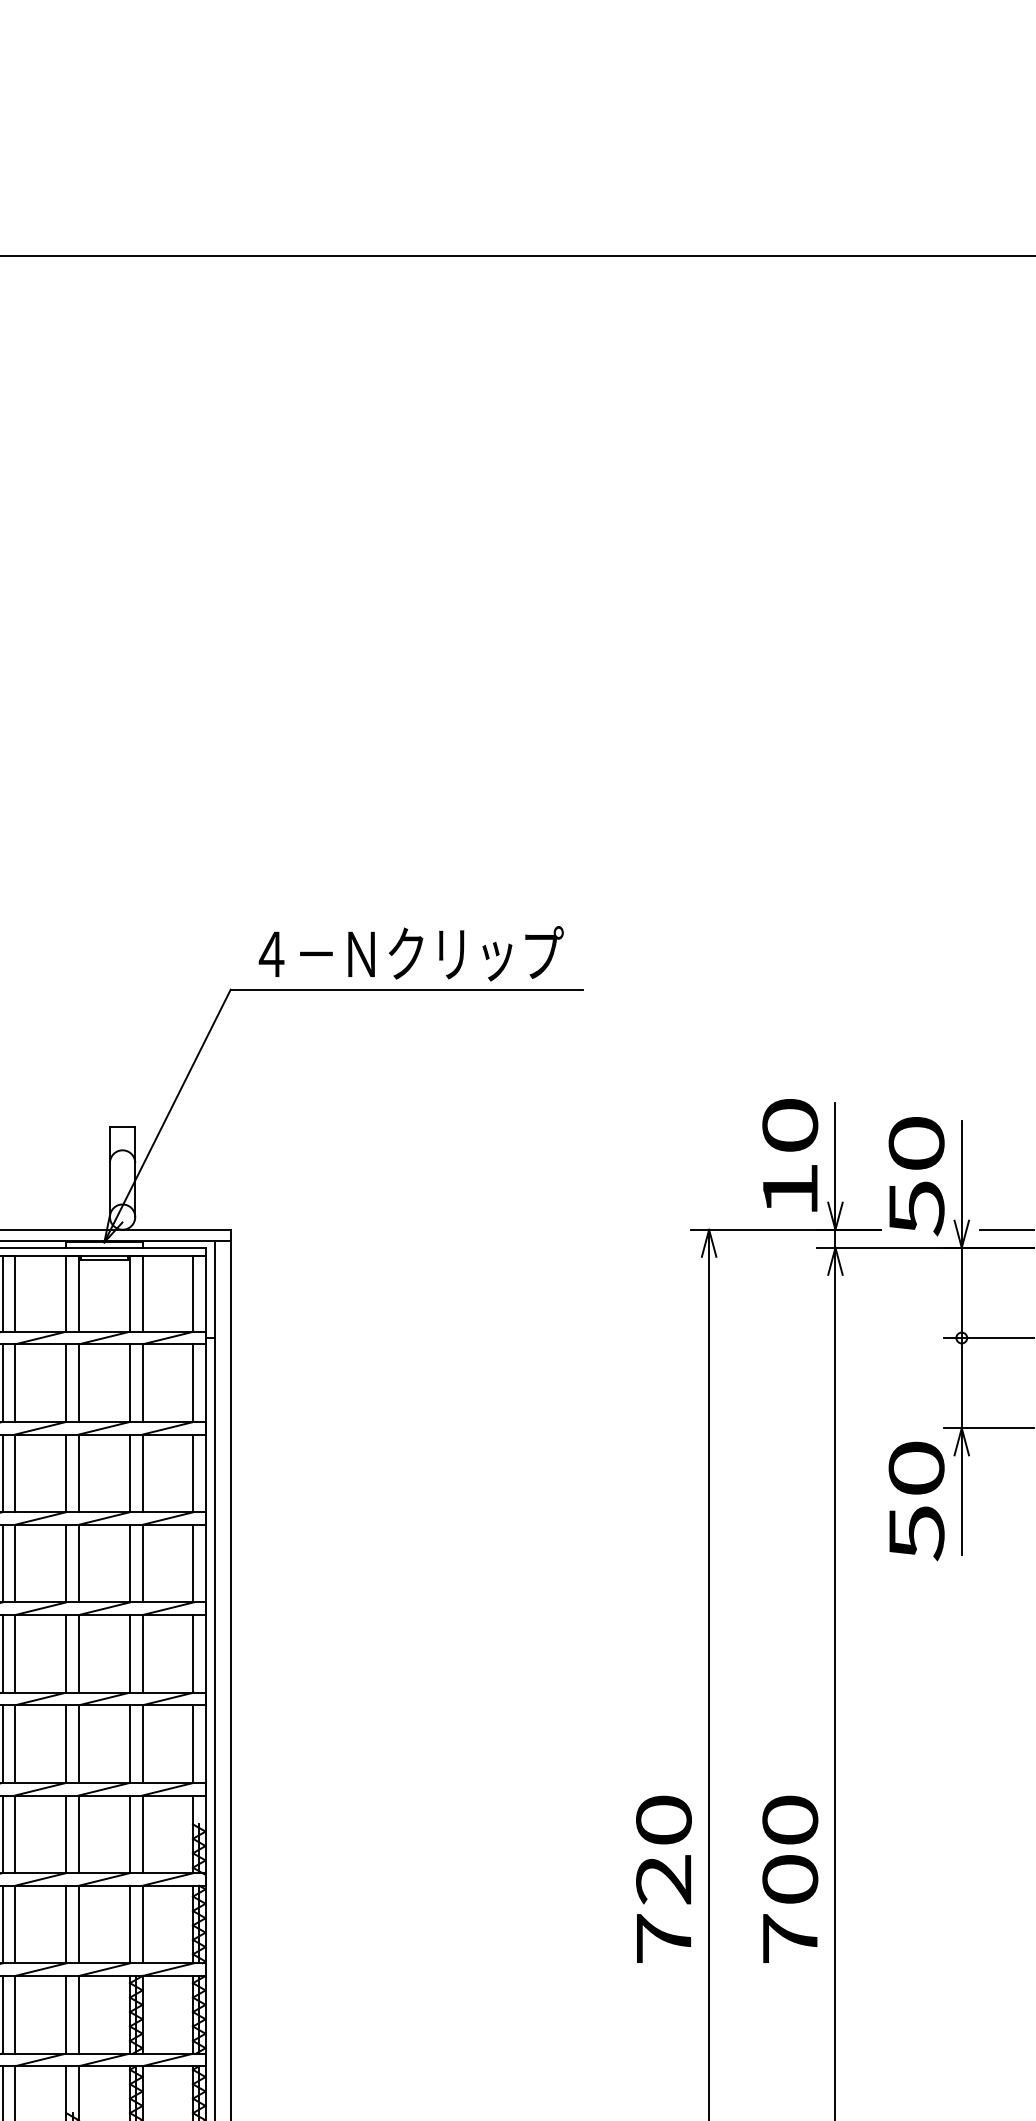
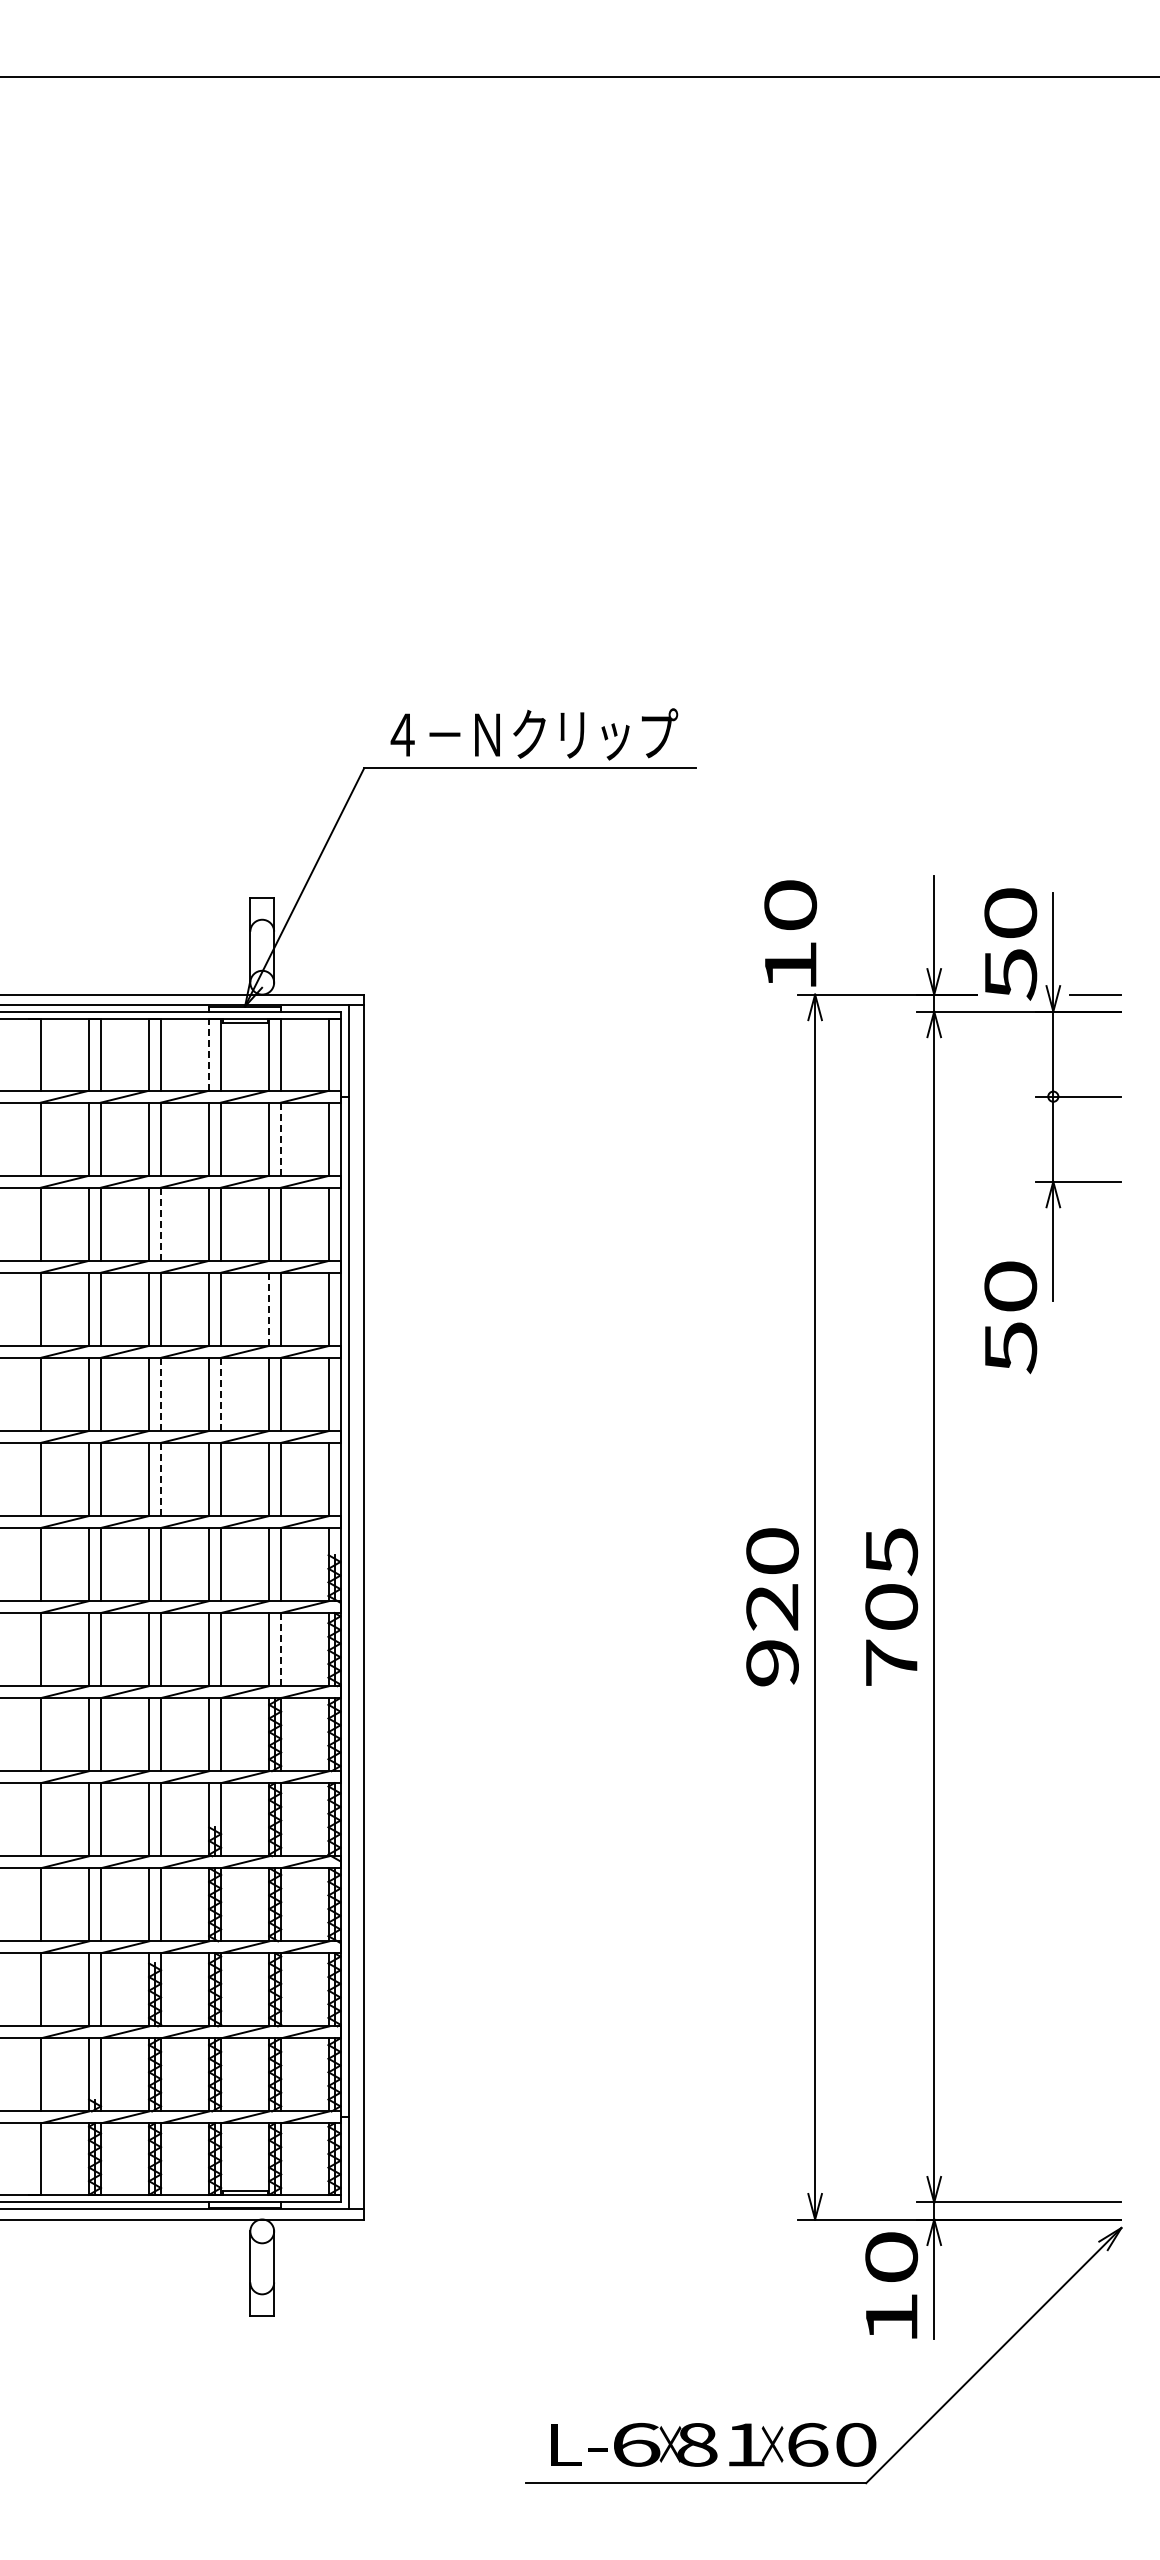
text: (790, 1155) -> (790, 933), moved
line: (66, 1294) -> (209, 1055), solid -> dashed
line: (143, 1383) -> (281, 1139), solid -> dashed
line: (15, 1473) -> (161, 1224), solid -> dashed
text: (916, 1501) -> (1010, 1317), moved
line: (130, 1563) -> (269, 1309), solid -> dashed
line: (15, 1653) -> (161, 1394), solid -> dashed
line: (79, 1653) -> (221, 1394), solid -> dashed
line: (15, 1744) -> (161, 1479), solid -> dashed
text: (790, 1821) -> (891, 1552), 700 -> 705
line: (143, 1924) -> (281, 1649), solid -> dashed
text: (663, 1938) -> (772, 1662), 720 -> 920

